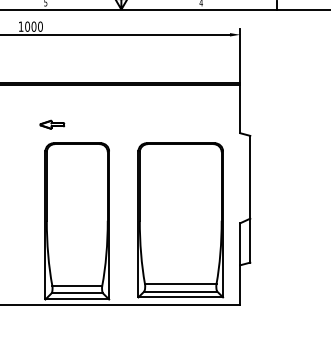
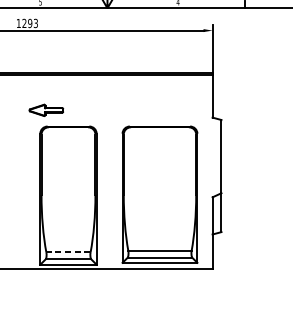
text: (33, 26) -> (29, 23), 1000 -> 1293
part: (52, 124) -> (46, 109), size x1.6
line: (77, 285) -> (68, 252), solid -> dashed

